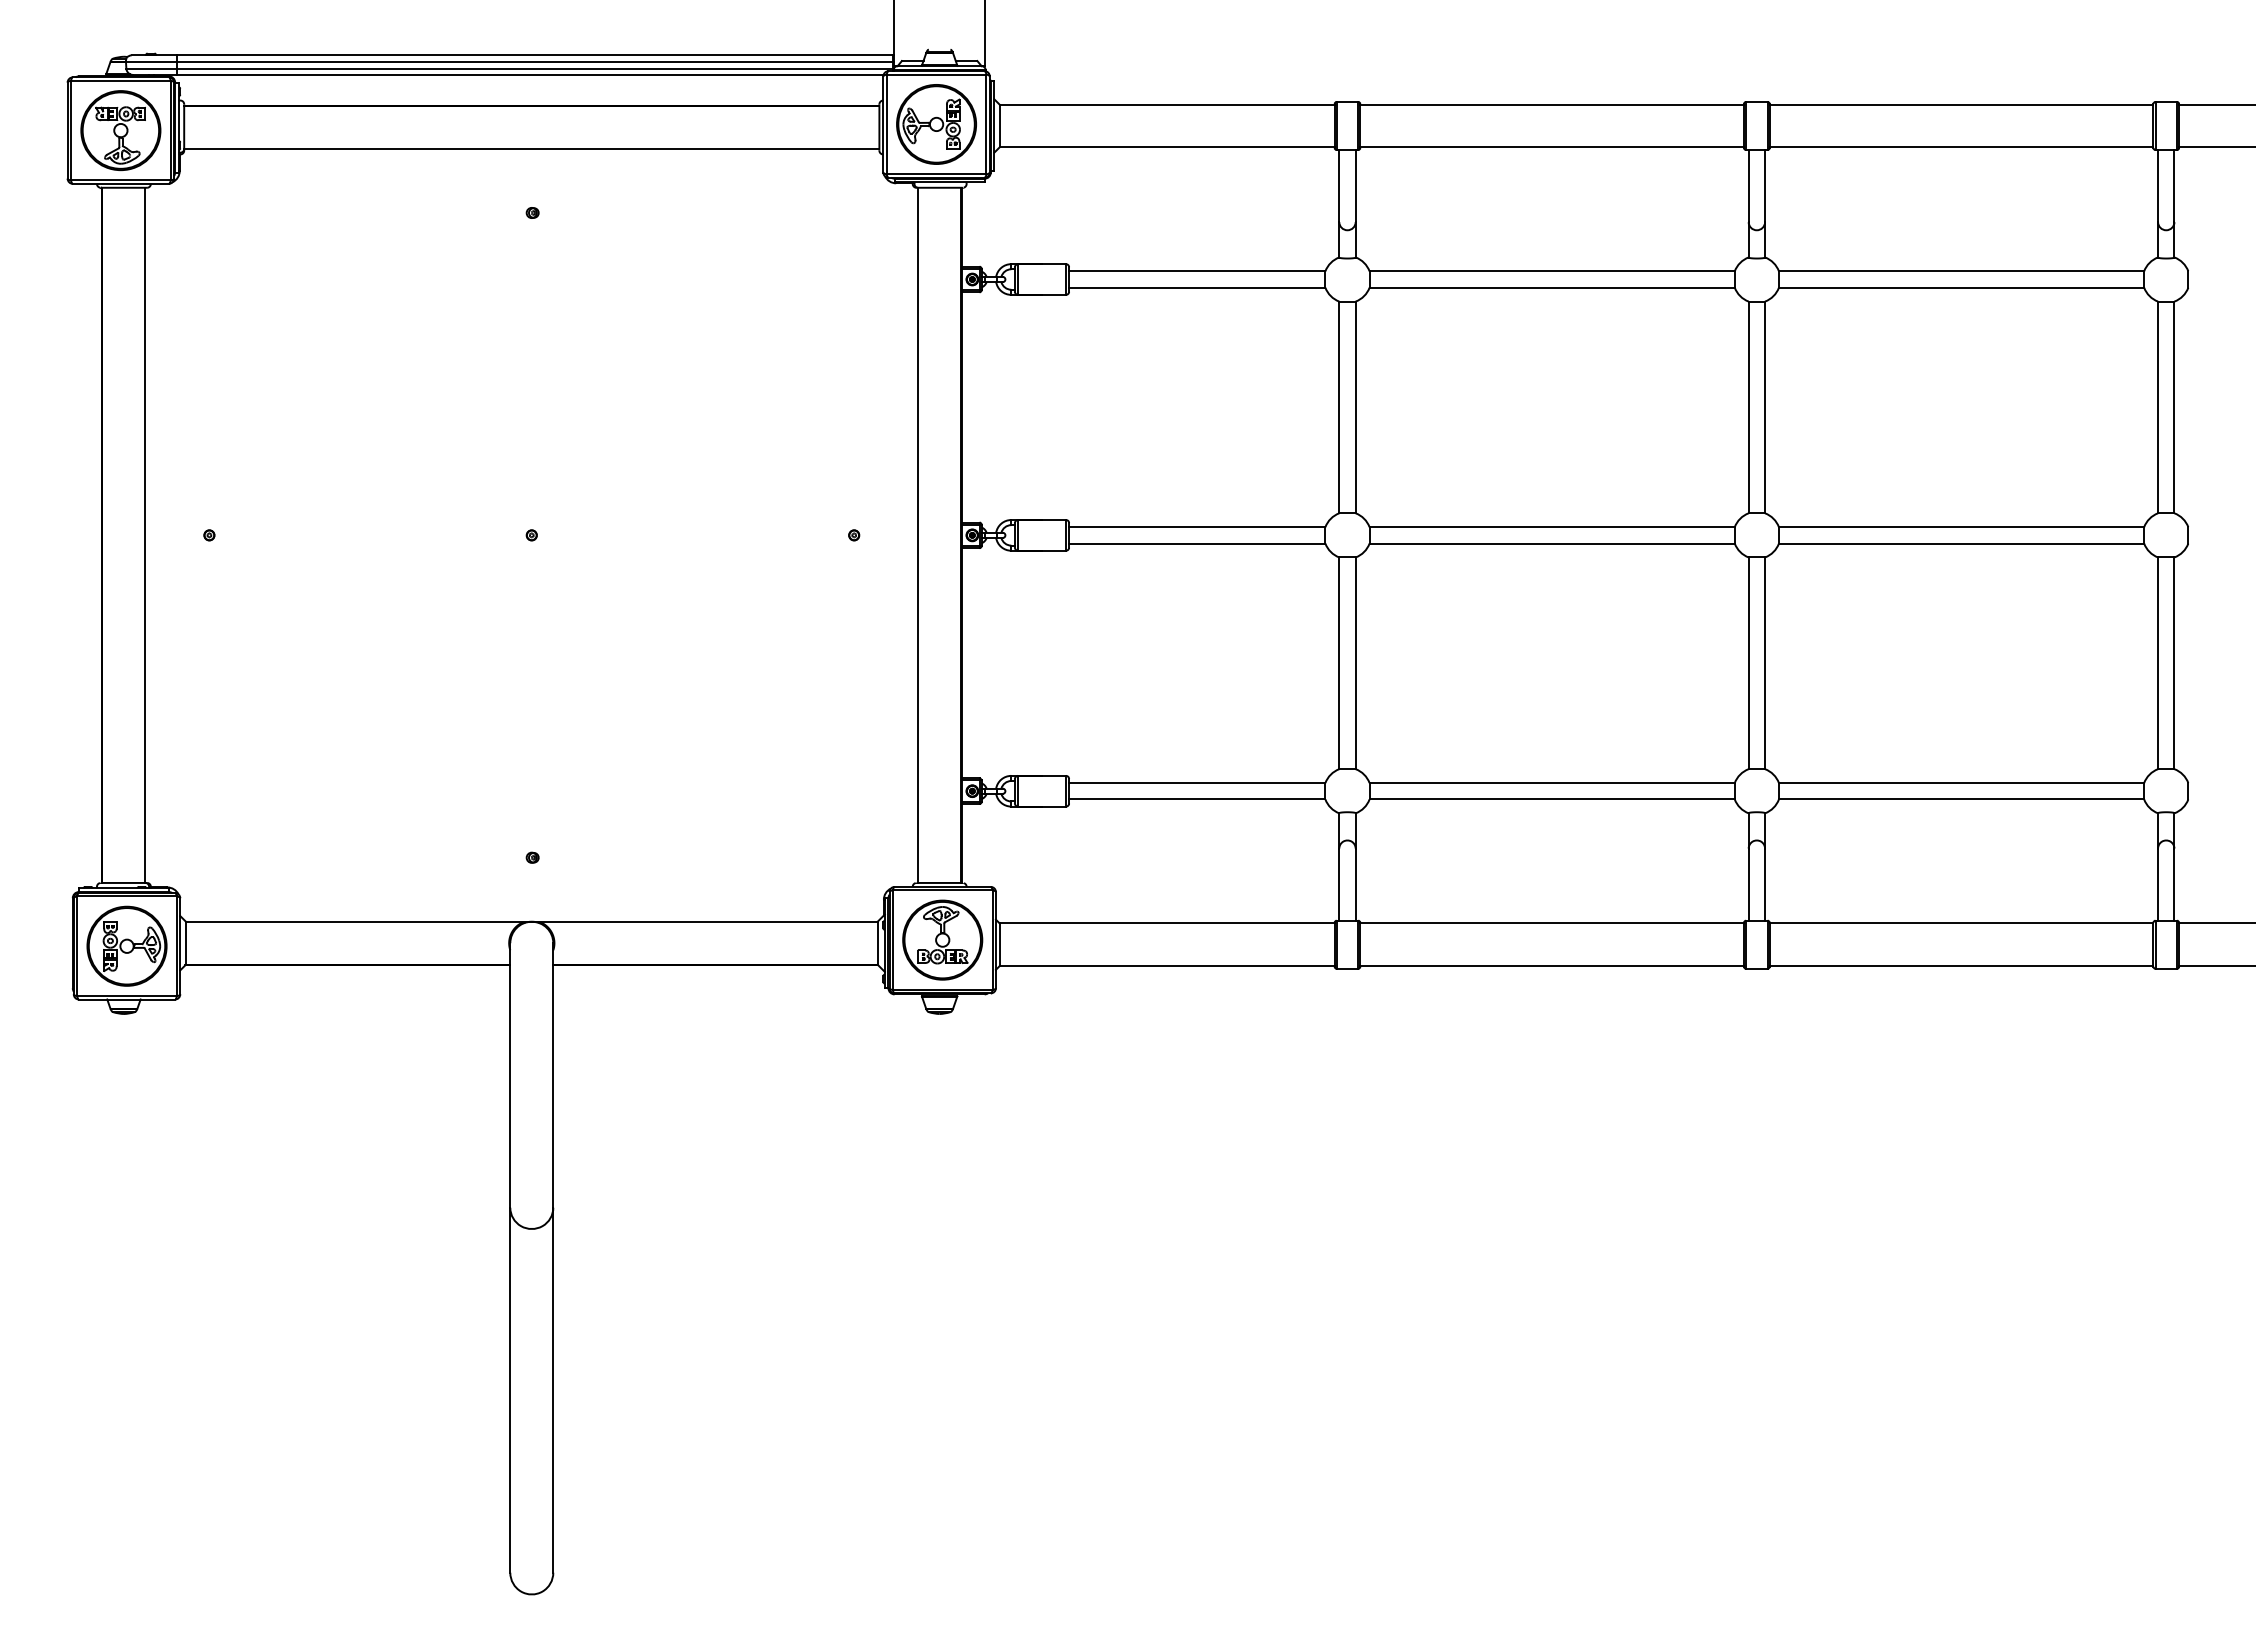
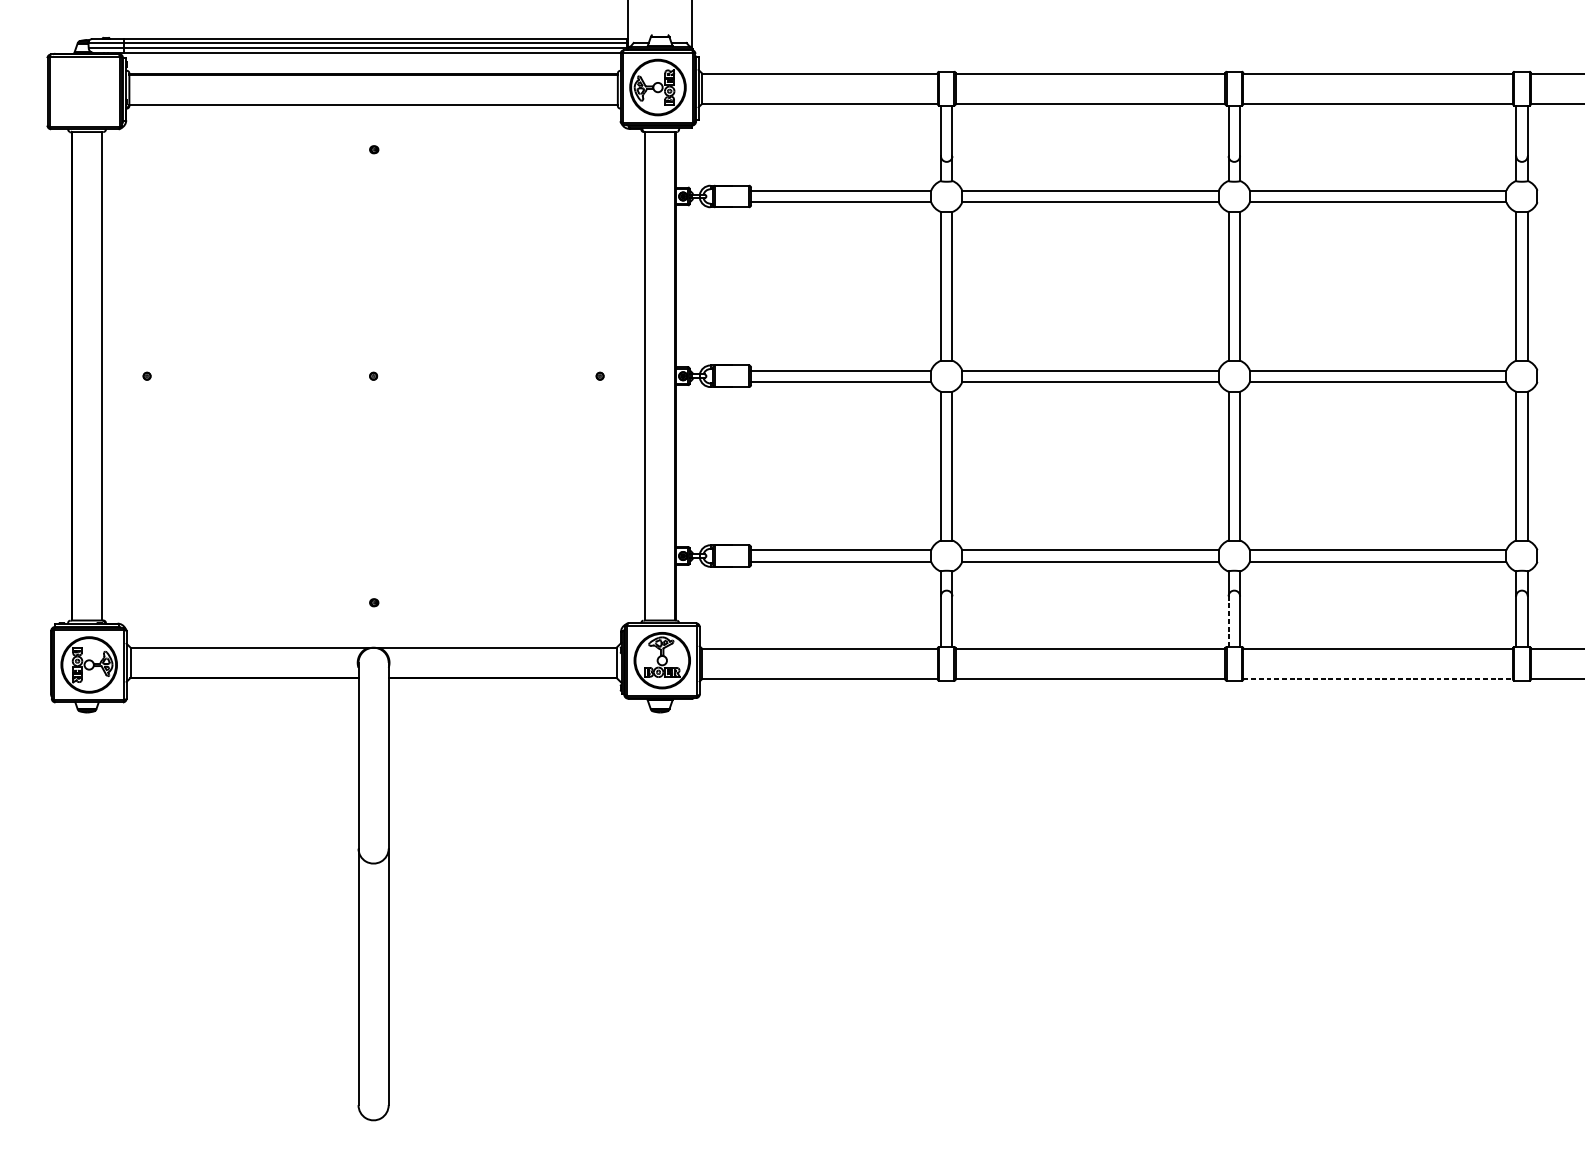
part: (120, 130) -> (84, 91), removed
line: (1748, 884) -> (1228, 621), solid -> dashed
line: (1961, 966) -> (1378, 679), solid -> dashed

